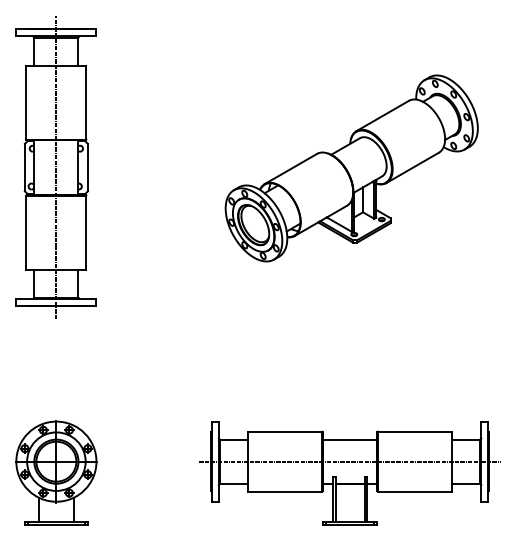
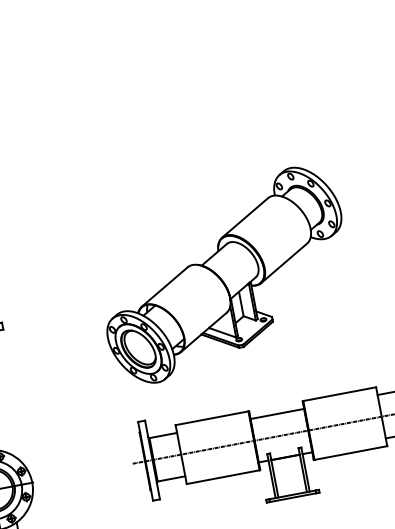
part: (351, 168) -> (224, 275), moved

